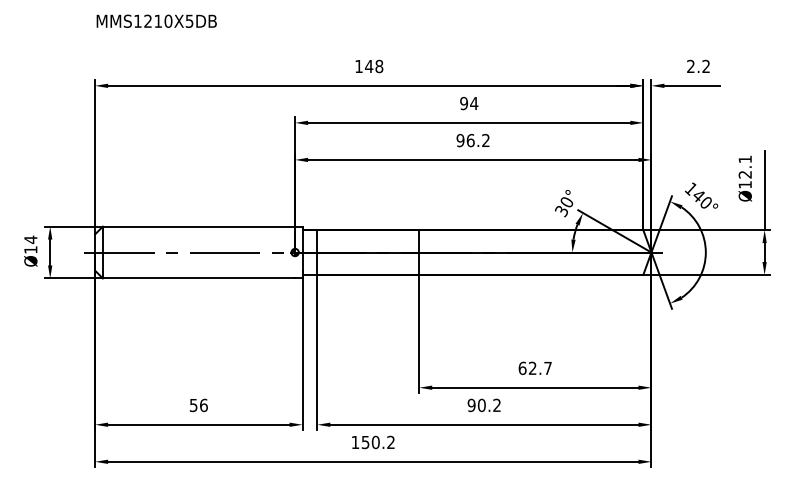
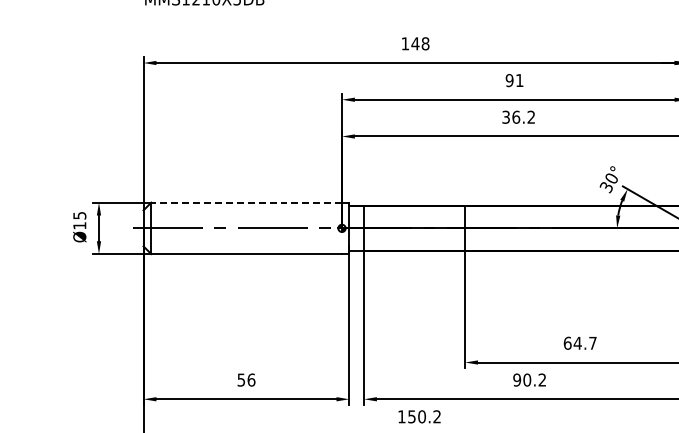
text: (474, 103) -> (519, 80), 94 -> 91
text: (460, 140) -> (506, 117), 96.2 -> 36.2
line: (198, 226) -> (246, 202), solid -> dashed
text: (30, 239) -> (79, 215), Ø14 -> Ø15
text: (532, 367) -> (577, 342), 62.7 -> 64.7

